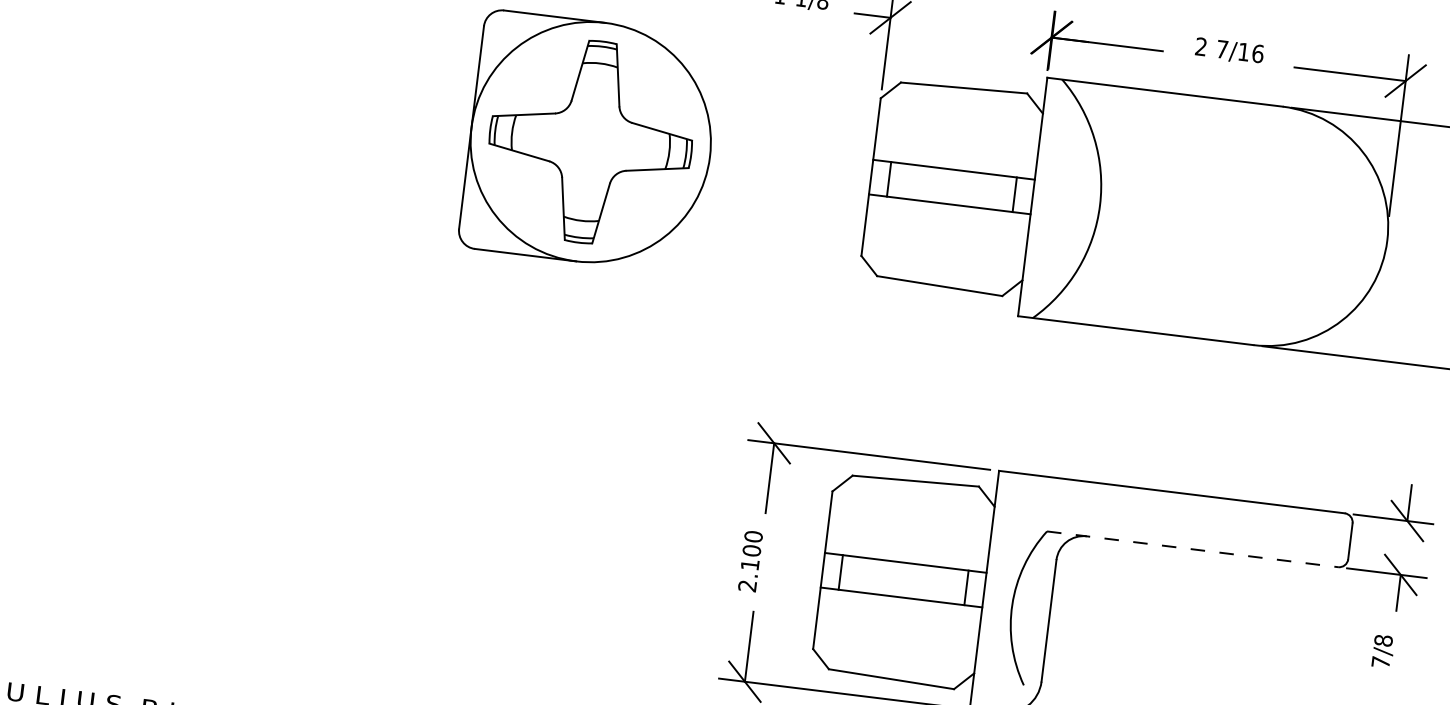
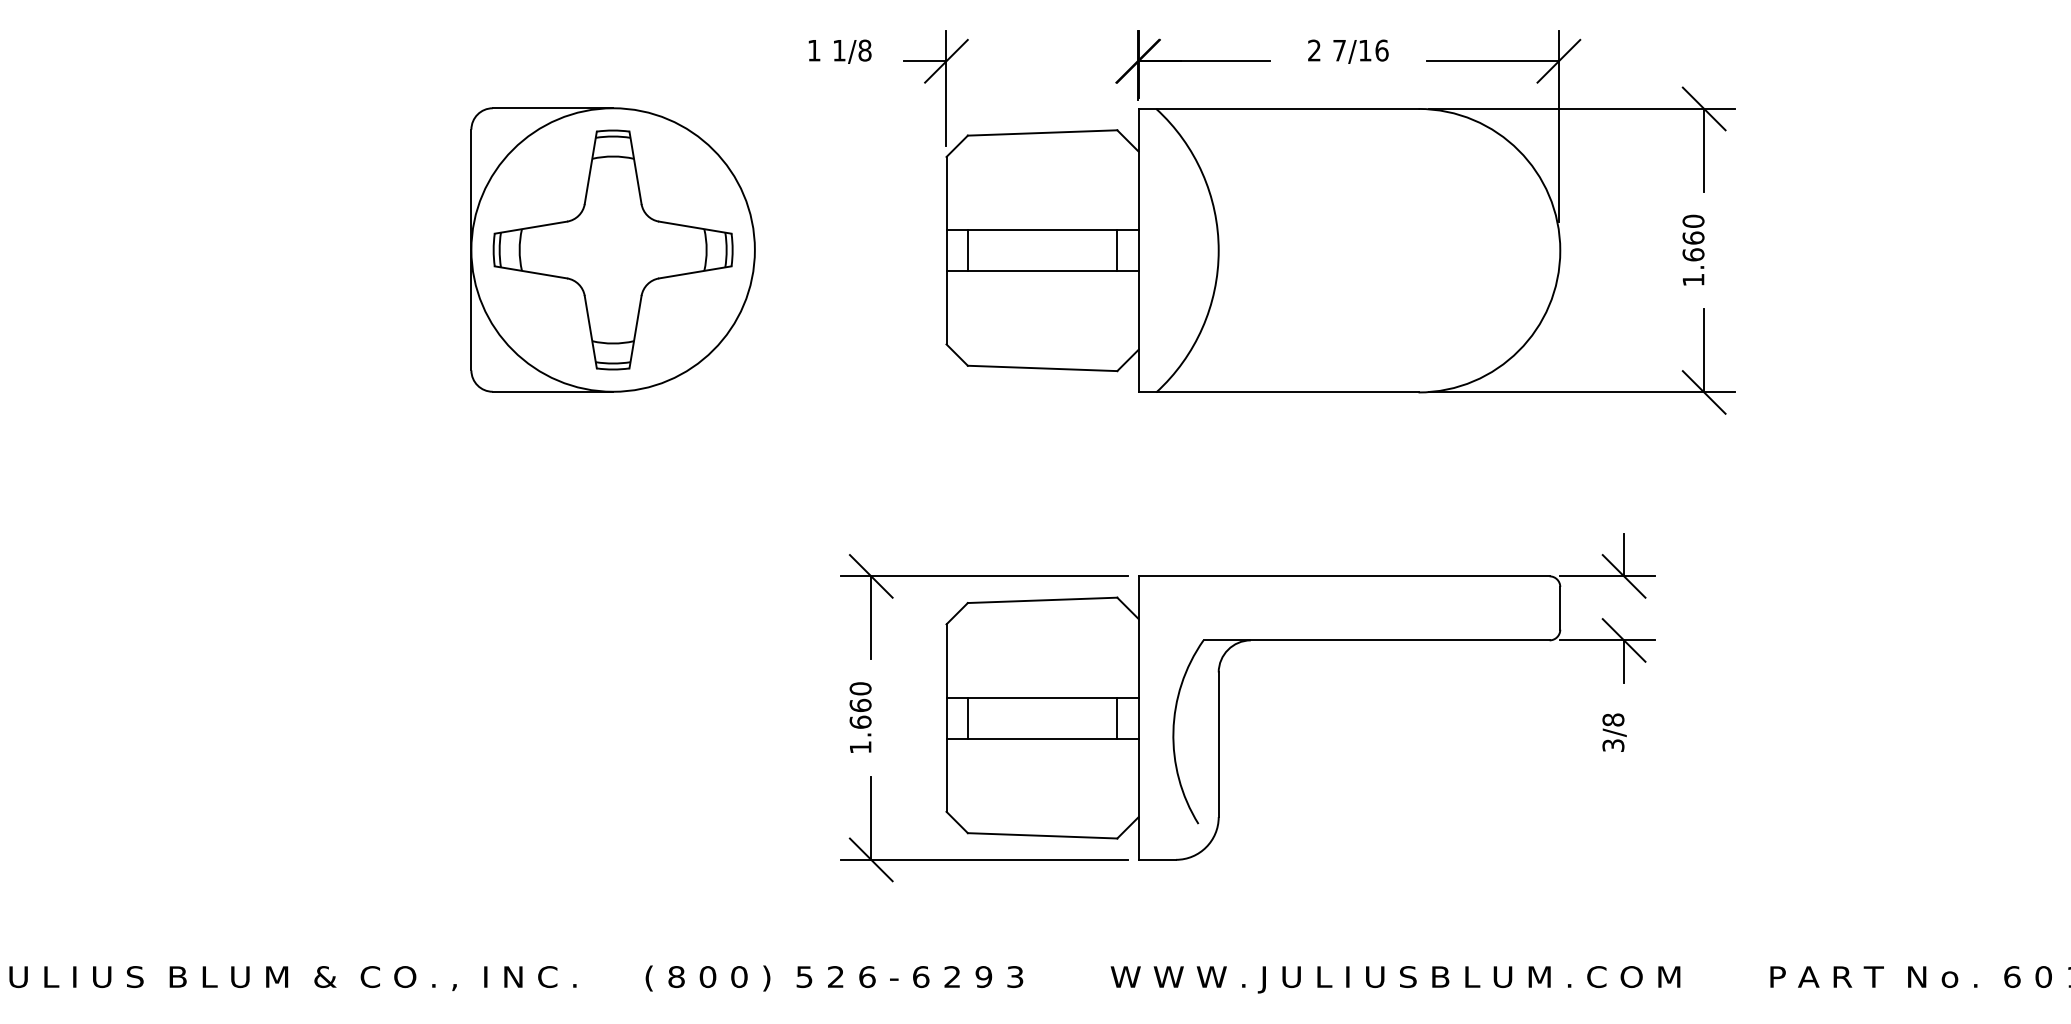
line: (1193, 549) -> (1377, 640), dashed -> solid
text: (749, 567) -> (860, 725), 2.100 -> 1.660
text: (1380, 662) -> (1613, 745), 7/8 -> 3/8

